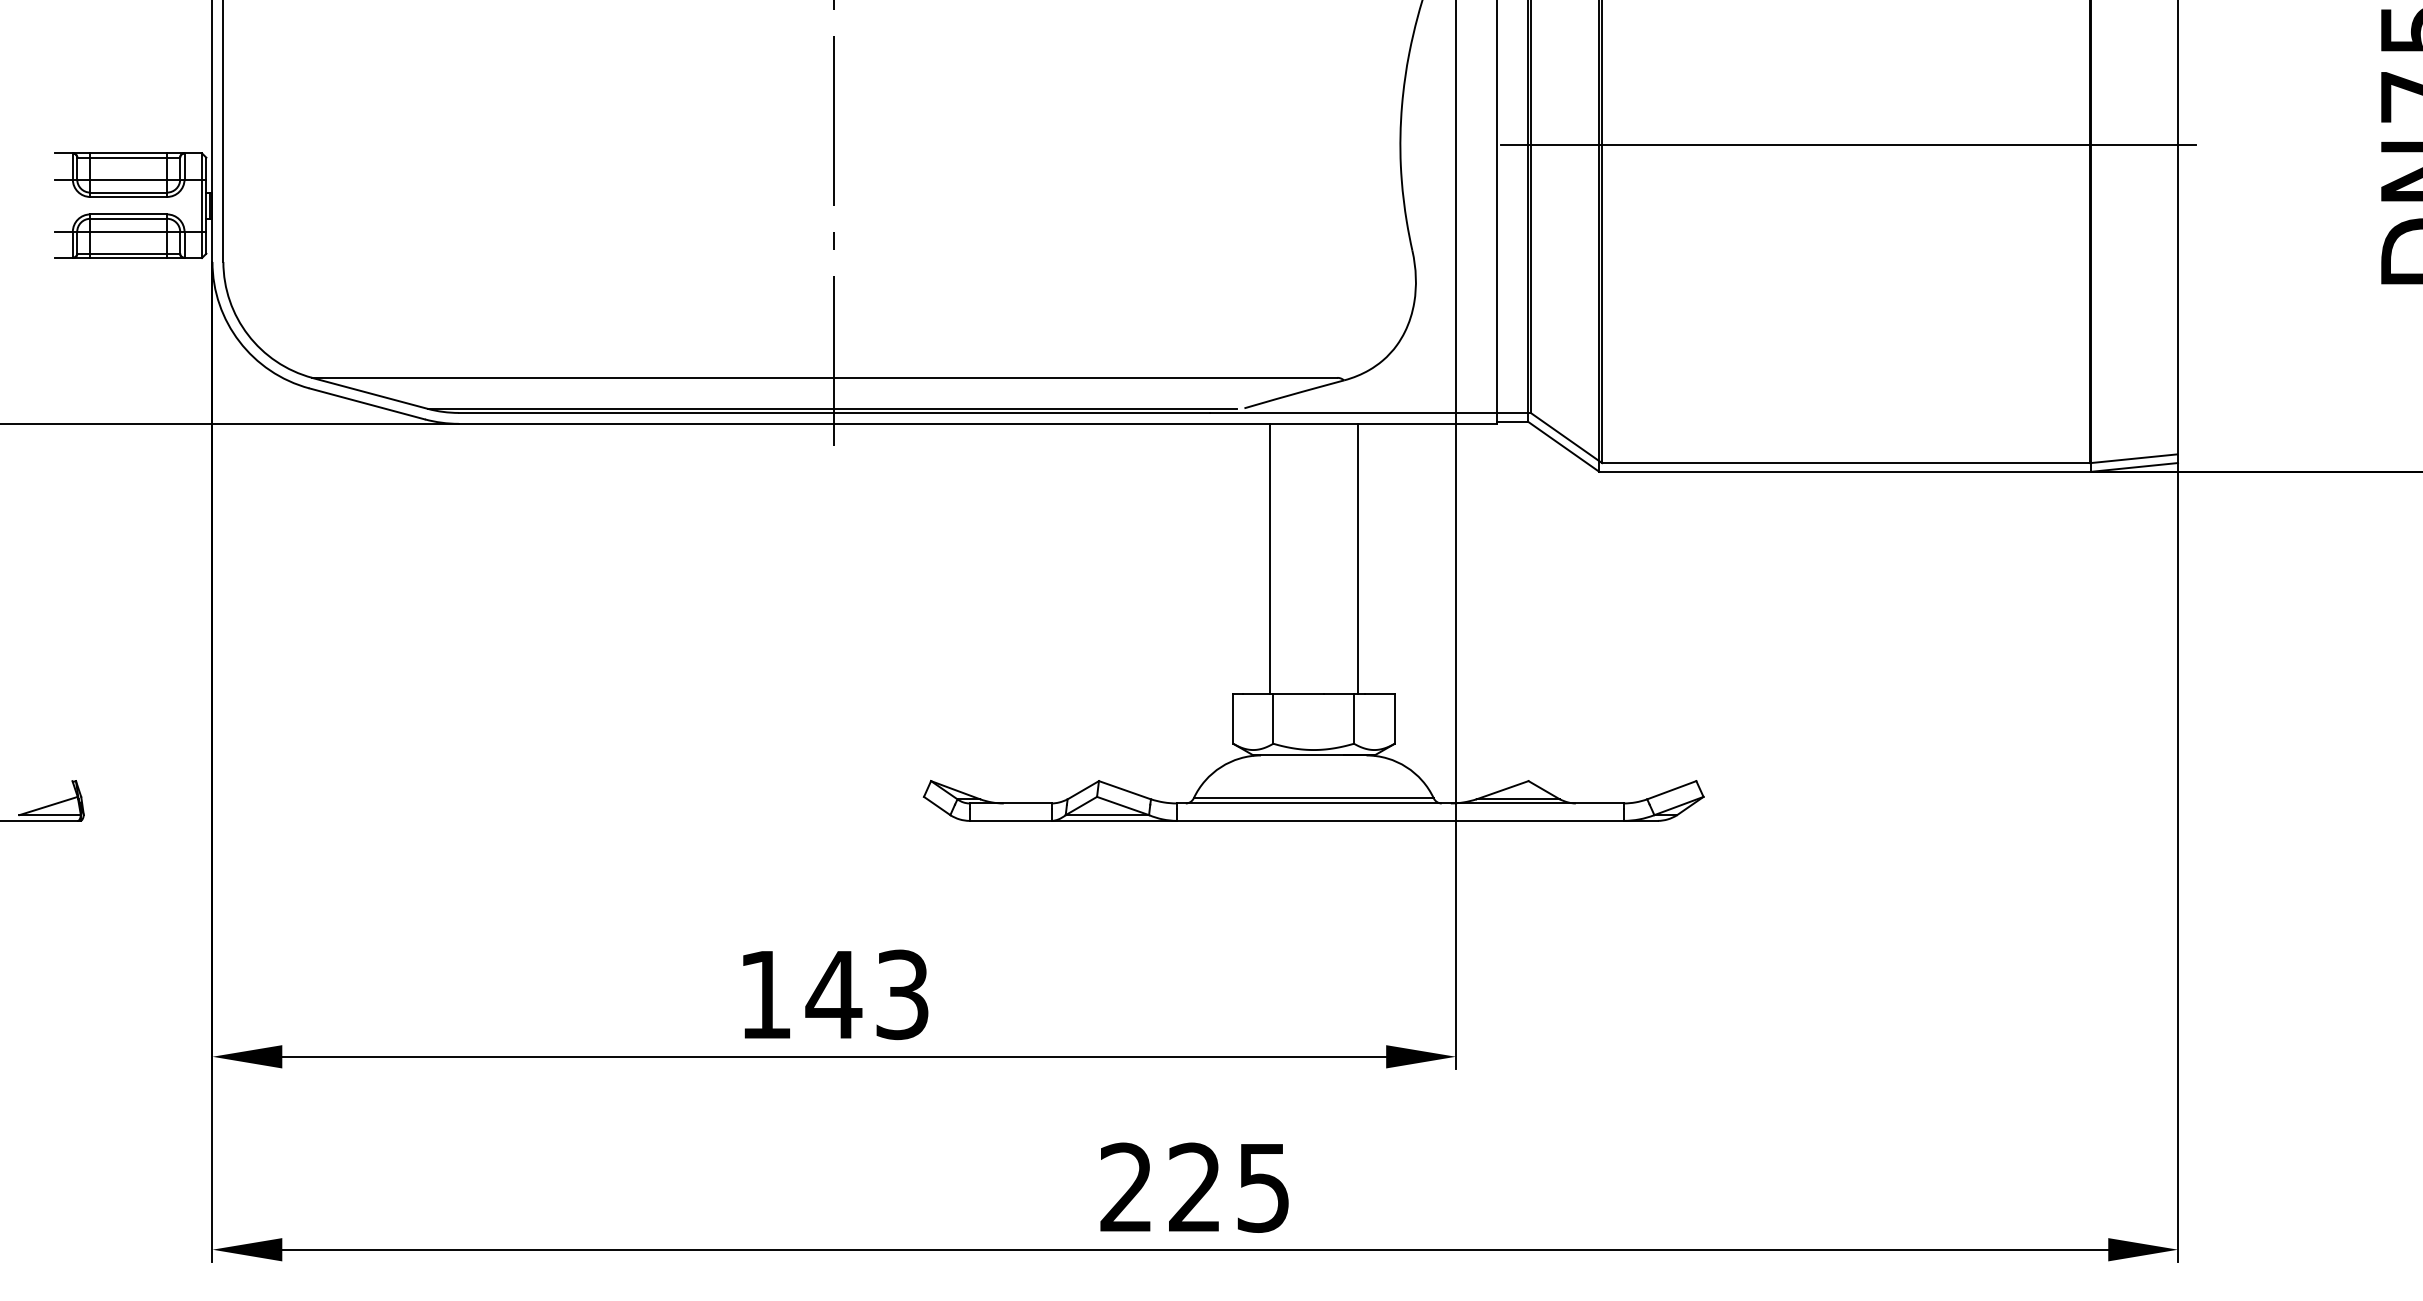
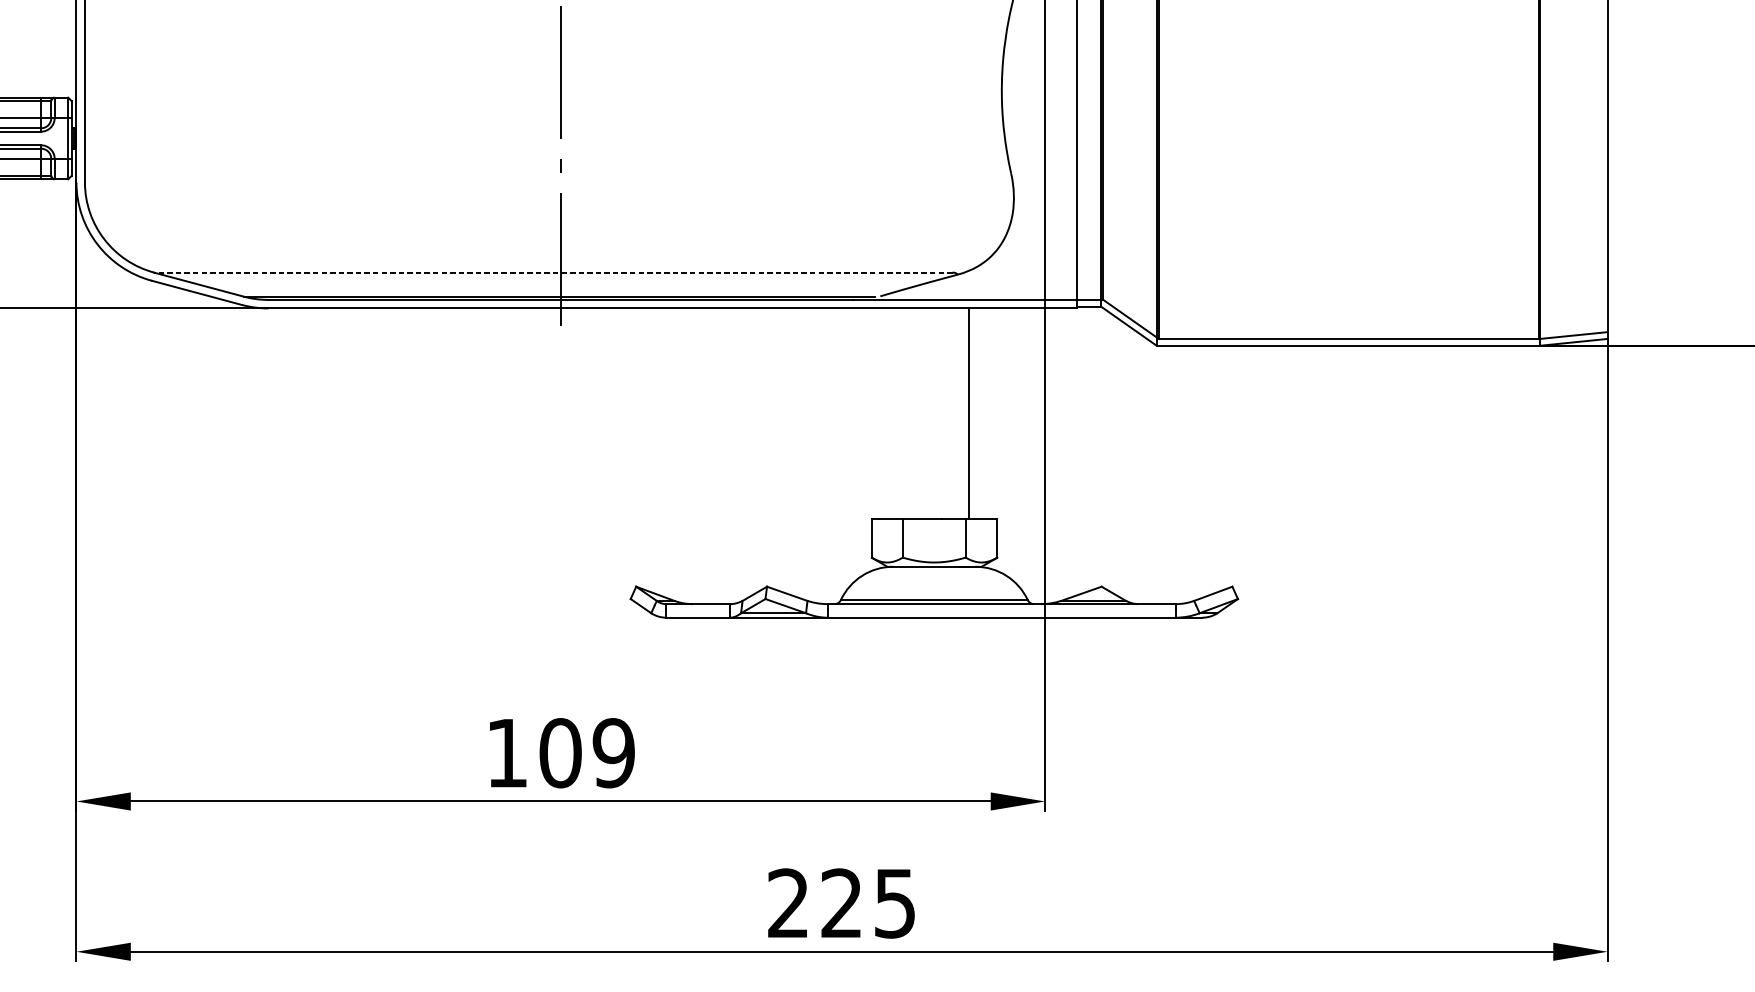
line: (1848, 144) -> (1350, 90), removed
line: (824, 377) -> (553, 272), solid -> dashed
line: (1270, 558) -> (900, 413), removed
text: (867, 994) -> (586, 752), 143 -> 109

